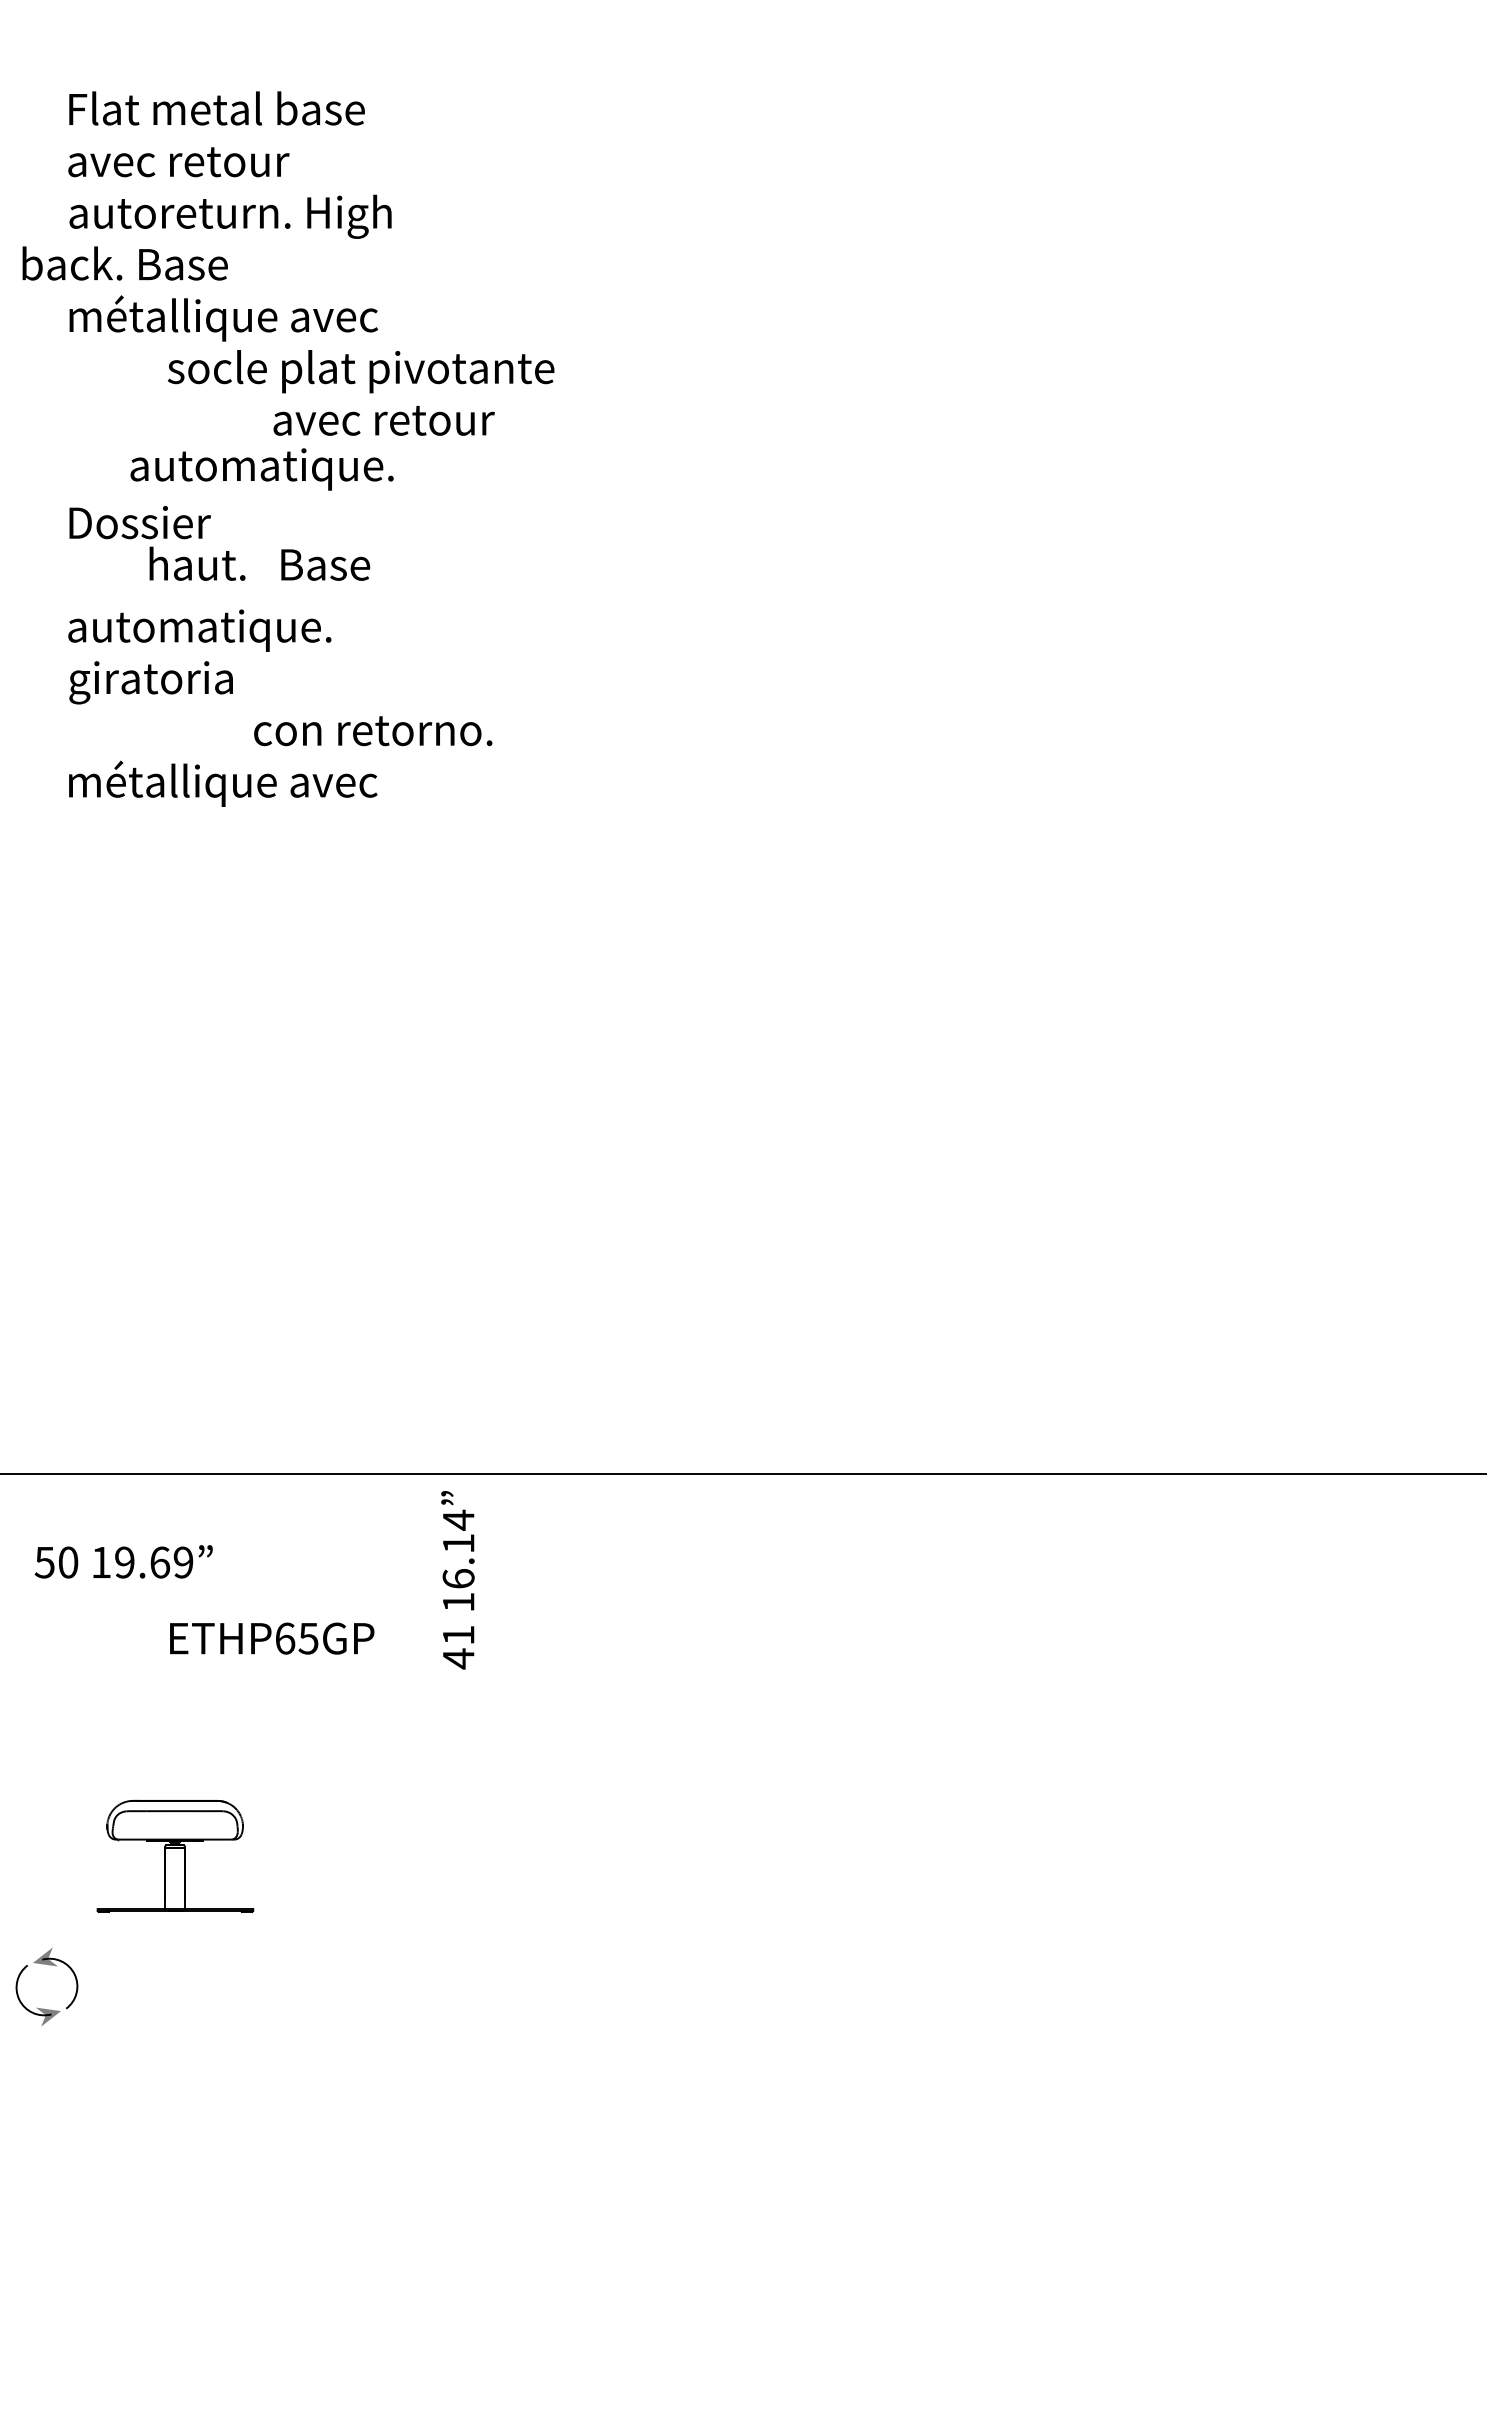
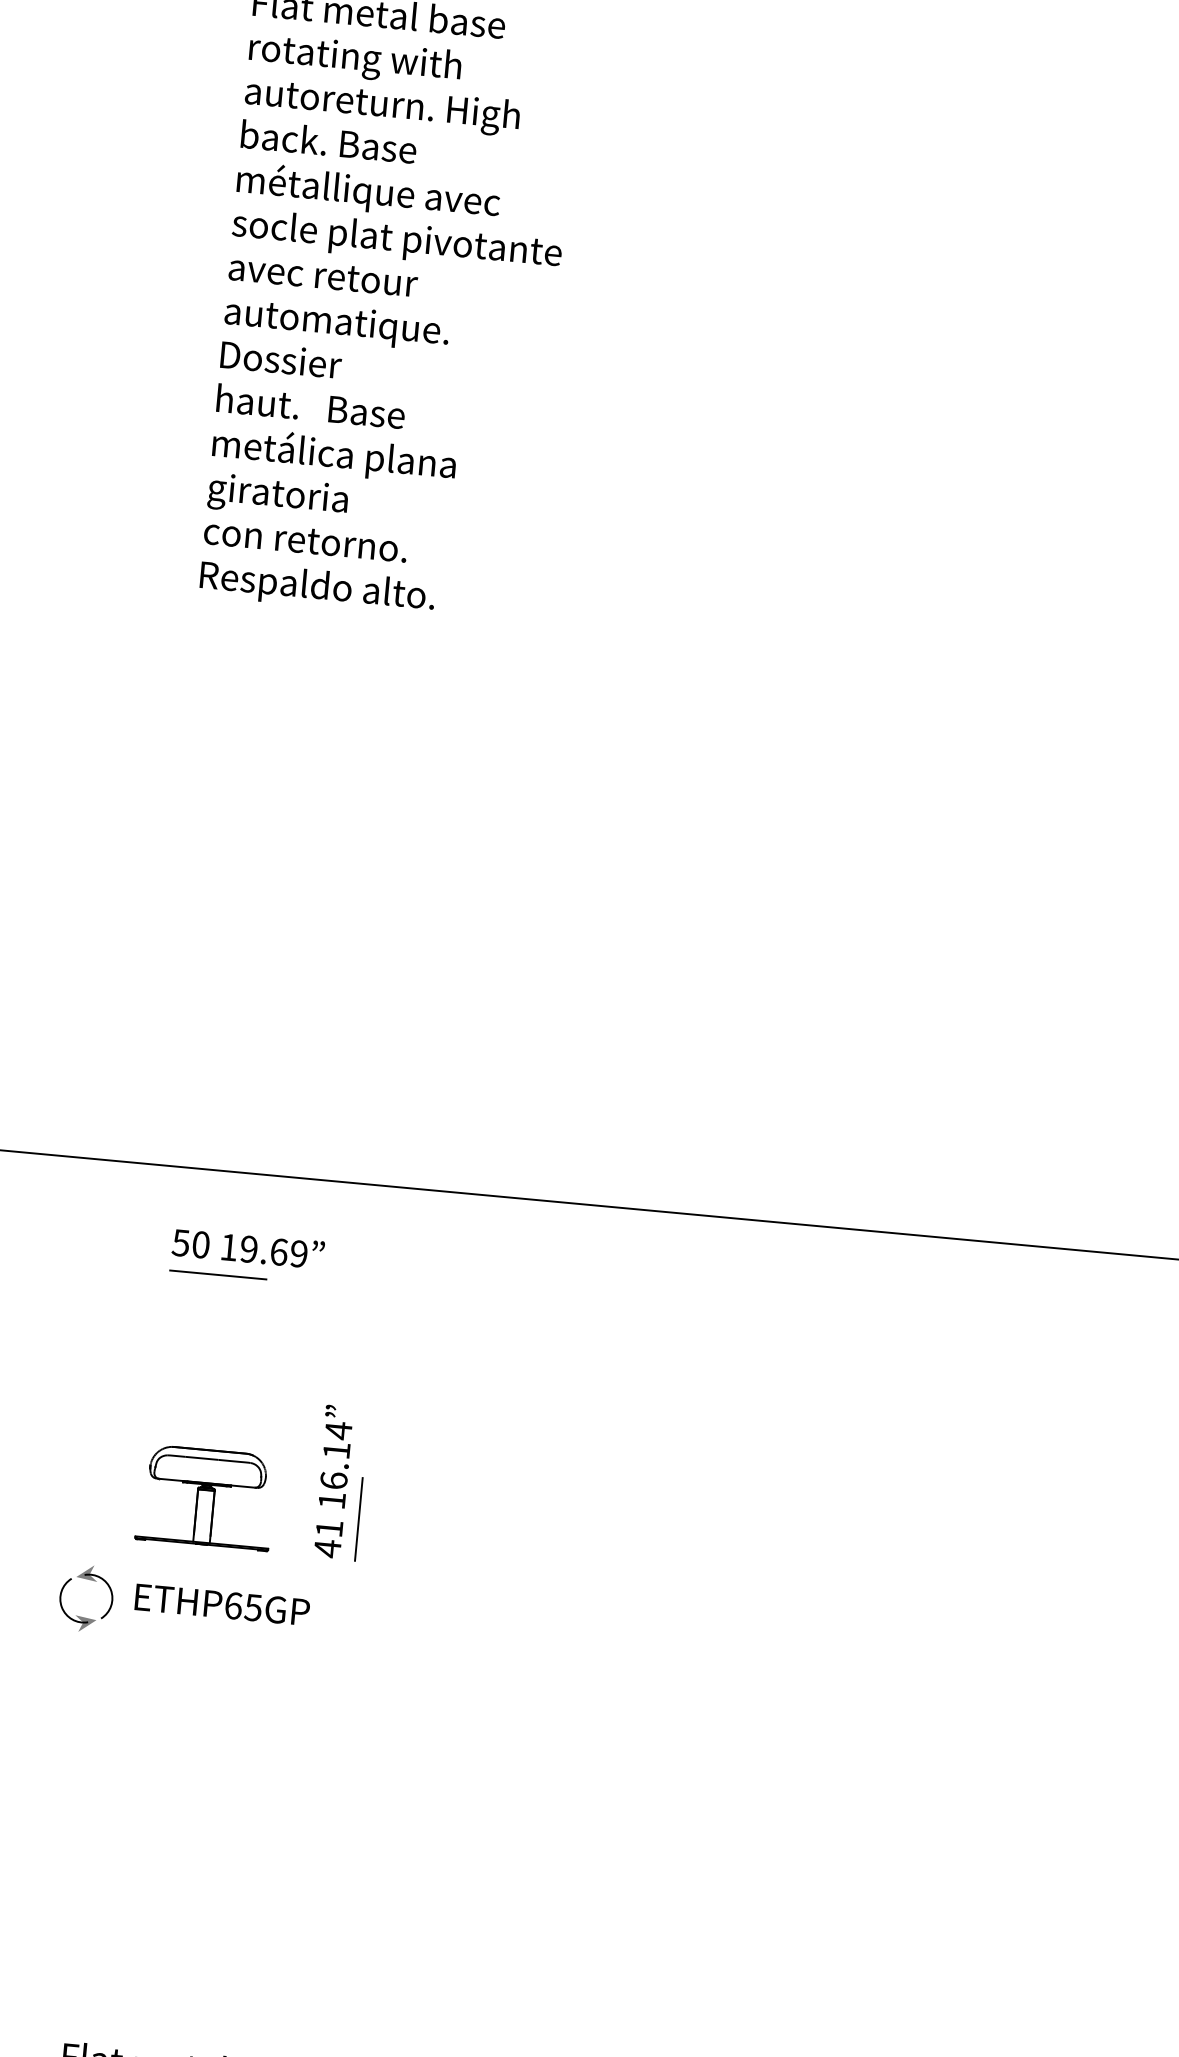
text: (193, 165) -> (354, 59), avec retour -> rotating with
text: (124, 263) -> (328, 141), moved
text: (361, 371) -> (397, 240), moved
text: (383, 420) -> (322, 275), moved
text: (261, 469) -> (336, 324), moved
text: (259, 563) -> (310, 406), moved
text: (211, 628) -> (333, 455), automatique. -> metálica plana
text: (373, 731) -> (305, 541), moved
text: (223, 783) -> (331, 588), métallique avec -> Respaldo alto.
text: (123, 1561) -> (248, 1248), moved
text: (457, 1580) -> (332, 1481), moved
line: (165, 1595) -> (218, 1274), added
text: (272, 1638) -> (222, 1604), moved
line: (355, 1864) -> (358, 1518), added

